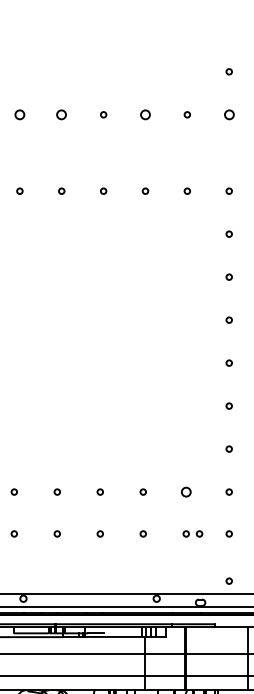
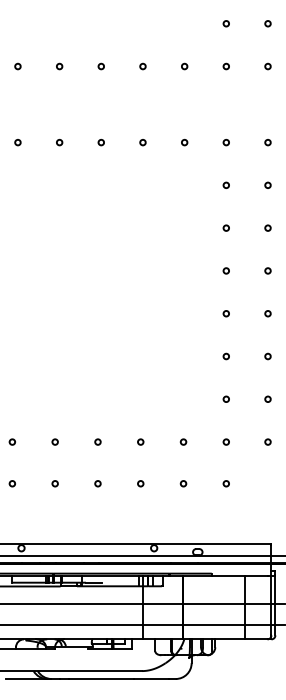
circle: (19, 114) -> (17, 66), size x0.62
circle: (61, 114) -> (59, 66), size x0.62
circle: (145, 114) -> (142, 66), size x0.62
circle: (228, 114) -> (225, 66), size x0.62
circle: (186, 491) -> (183, 441), size x0.62
circle: (199, 533) -> (196, 483), removed
circle: (228, 580) -> (225, 530), removed

